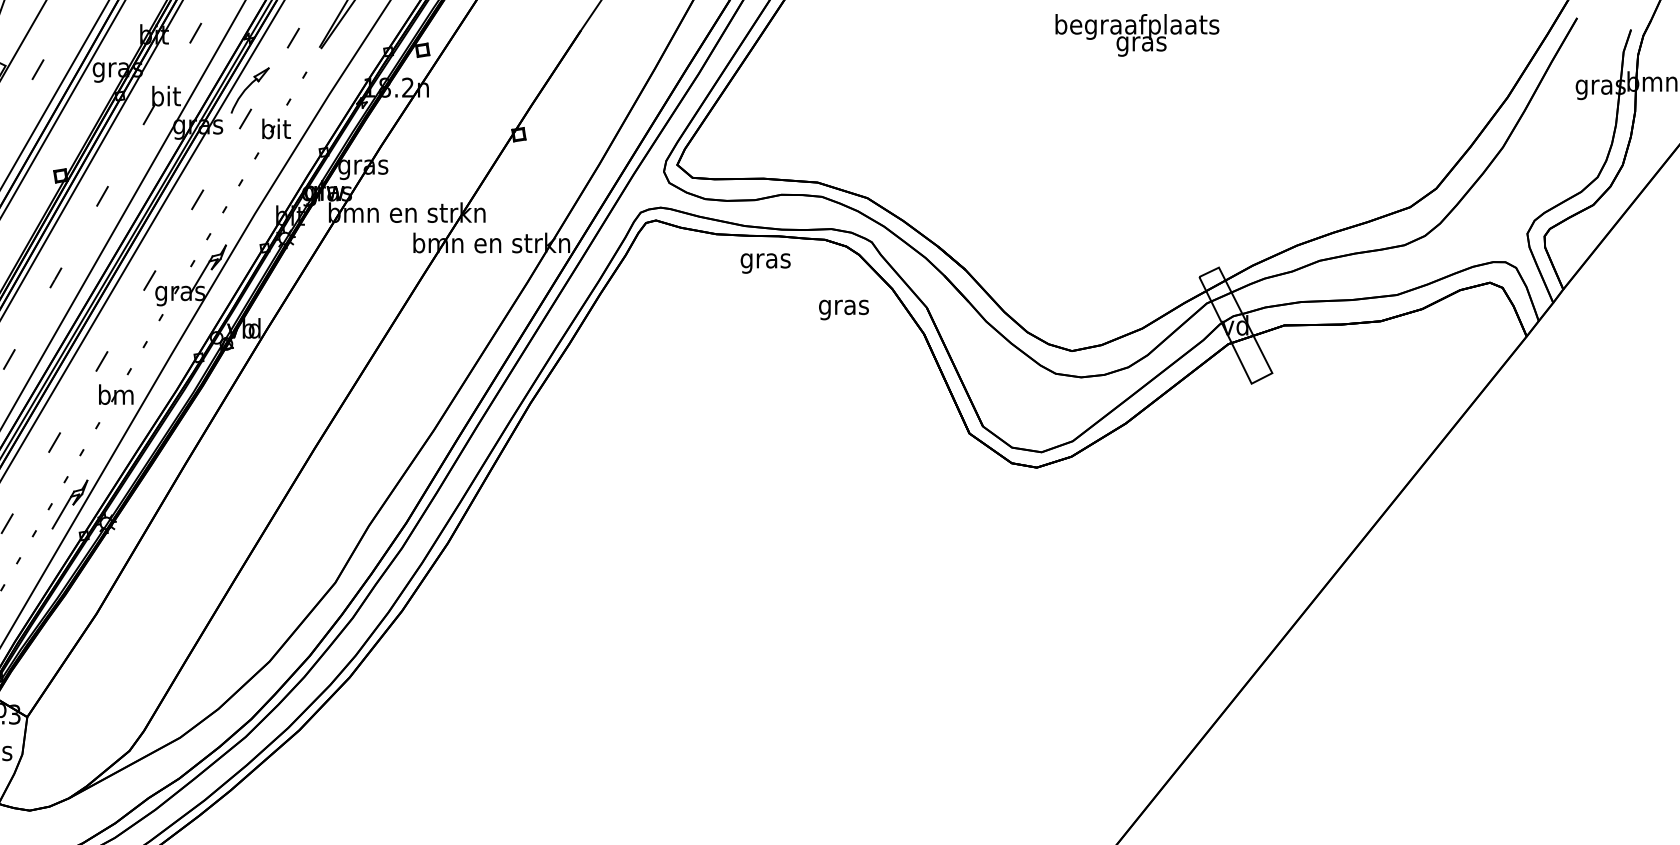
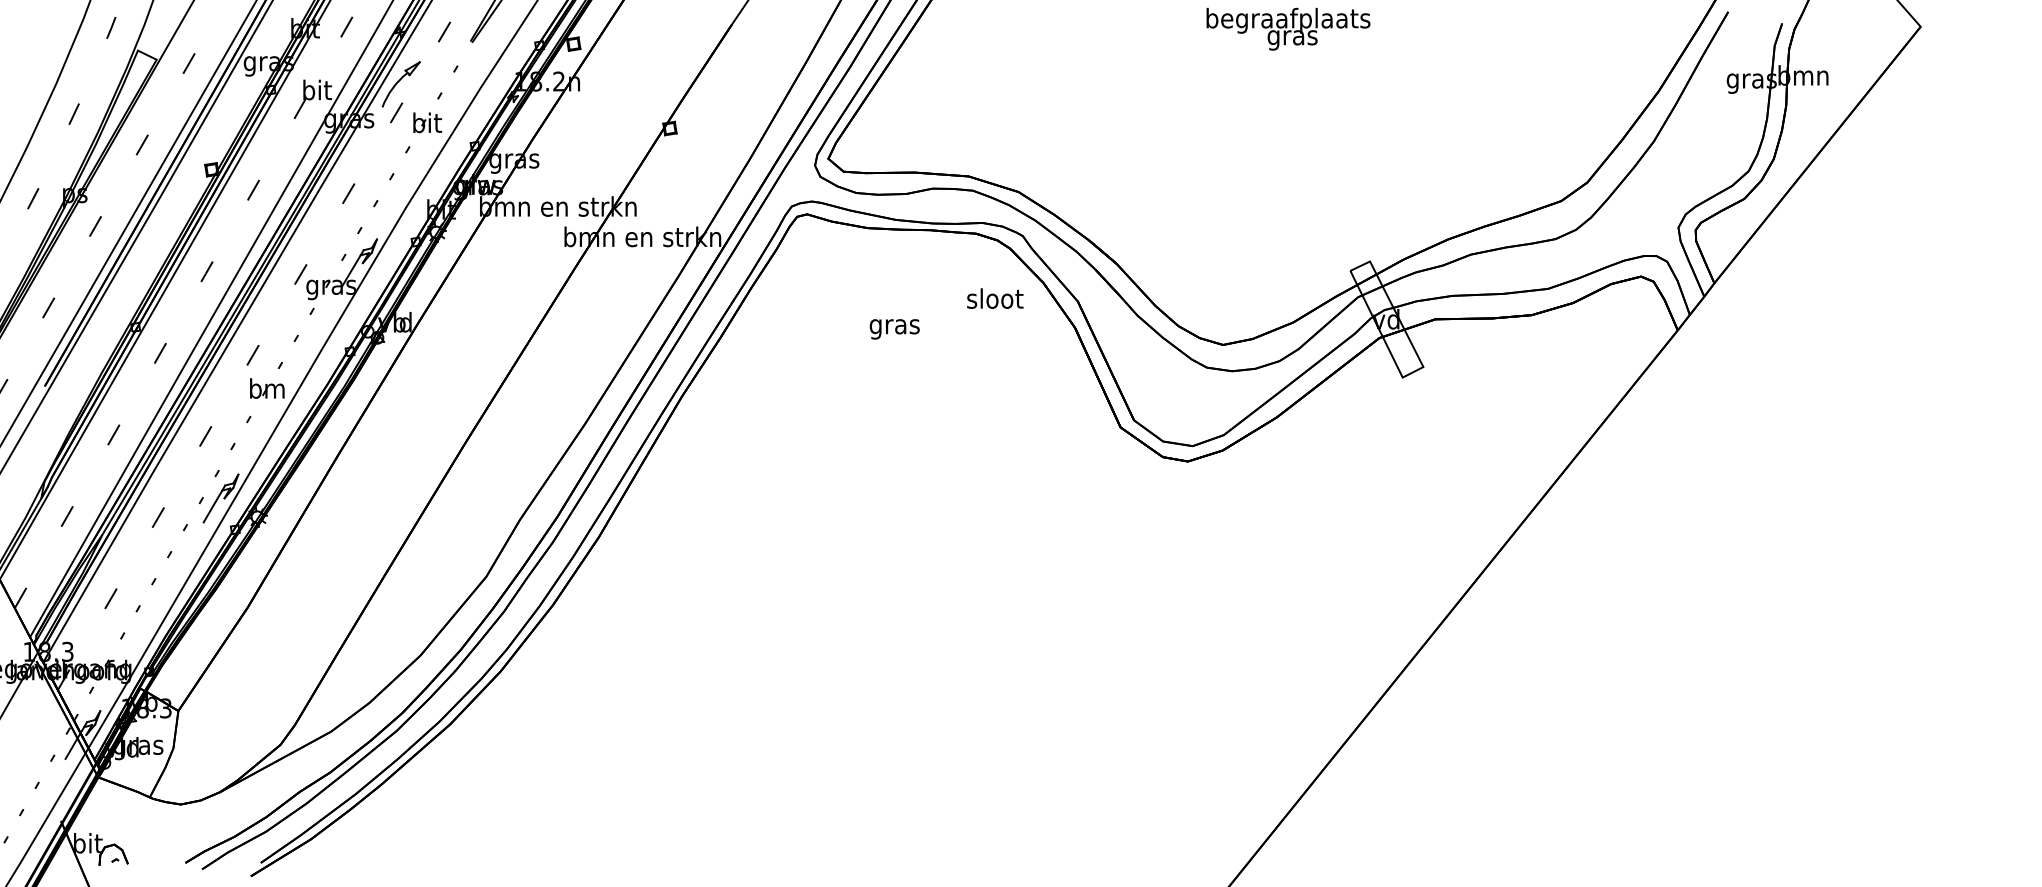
text: (765, 263) -> (894, 329), moved
text: (844, 307) -> (995, 301), gras -> sloot

